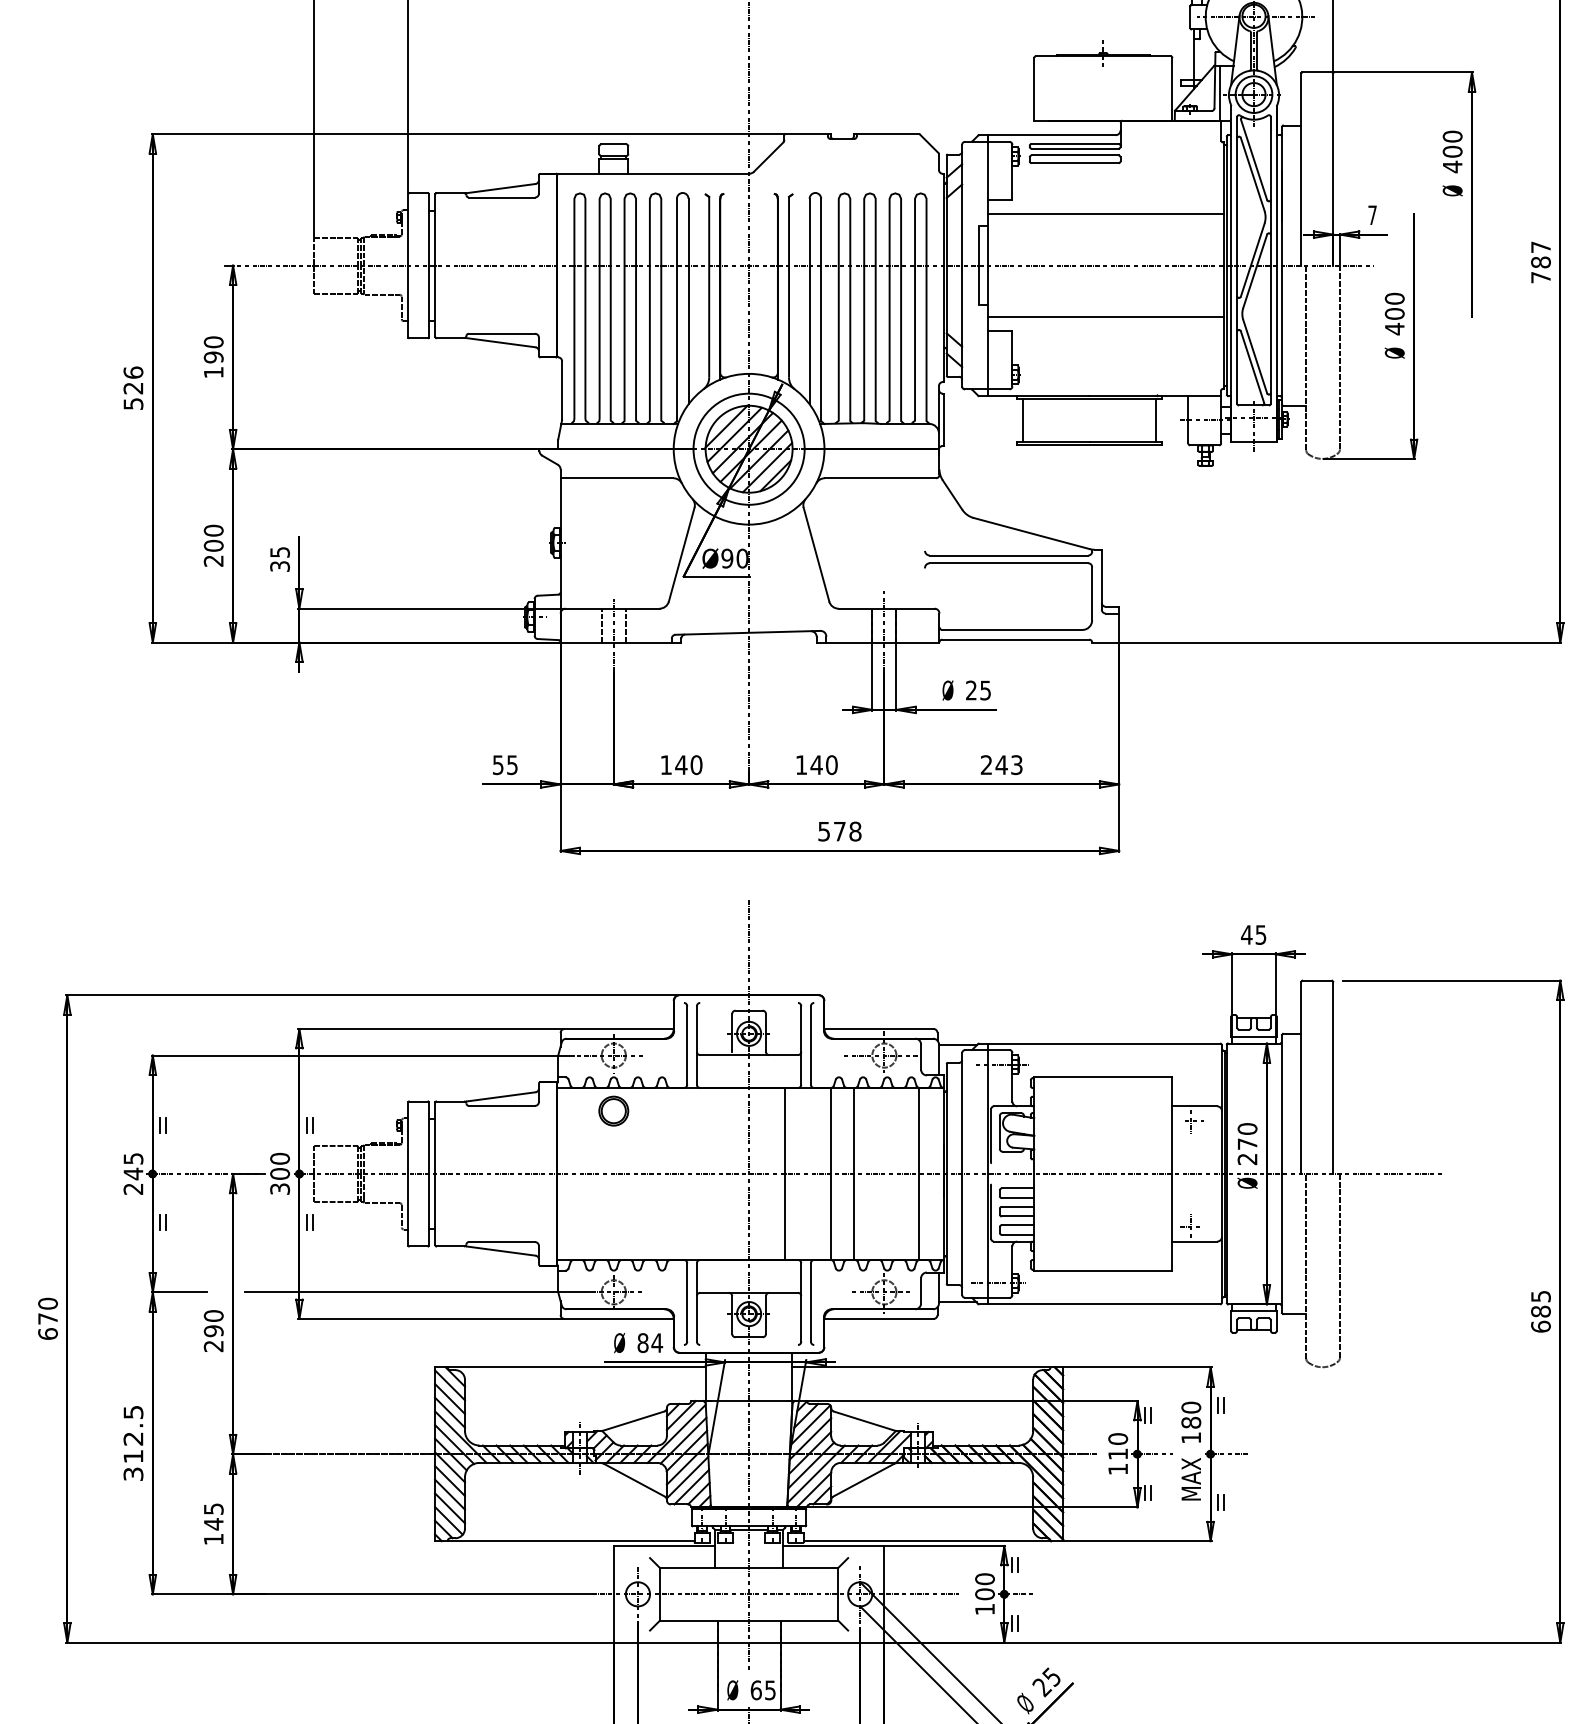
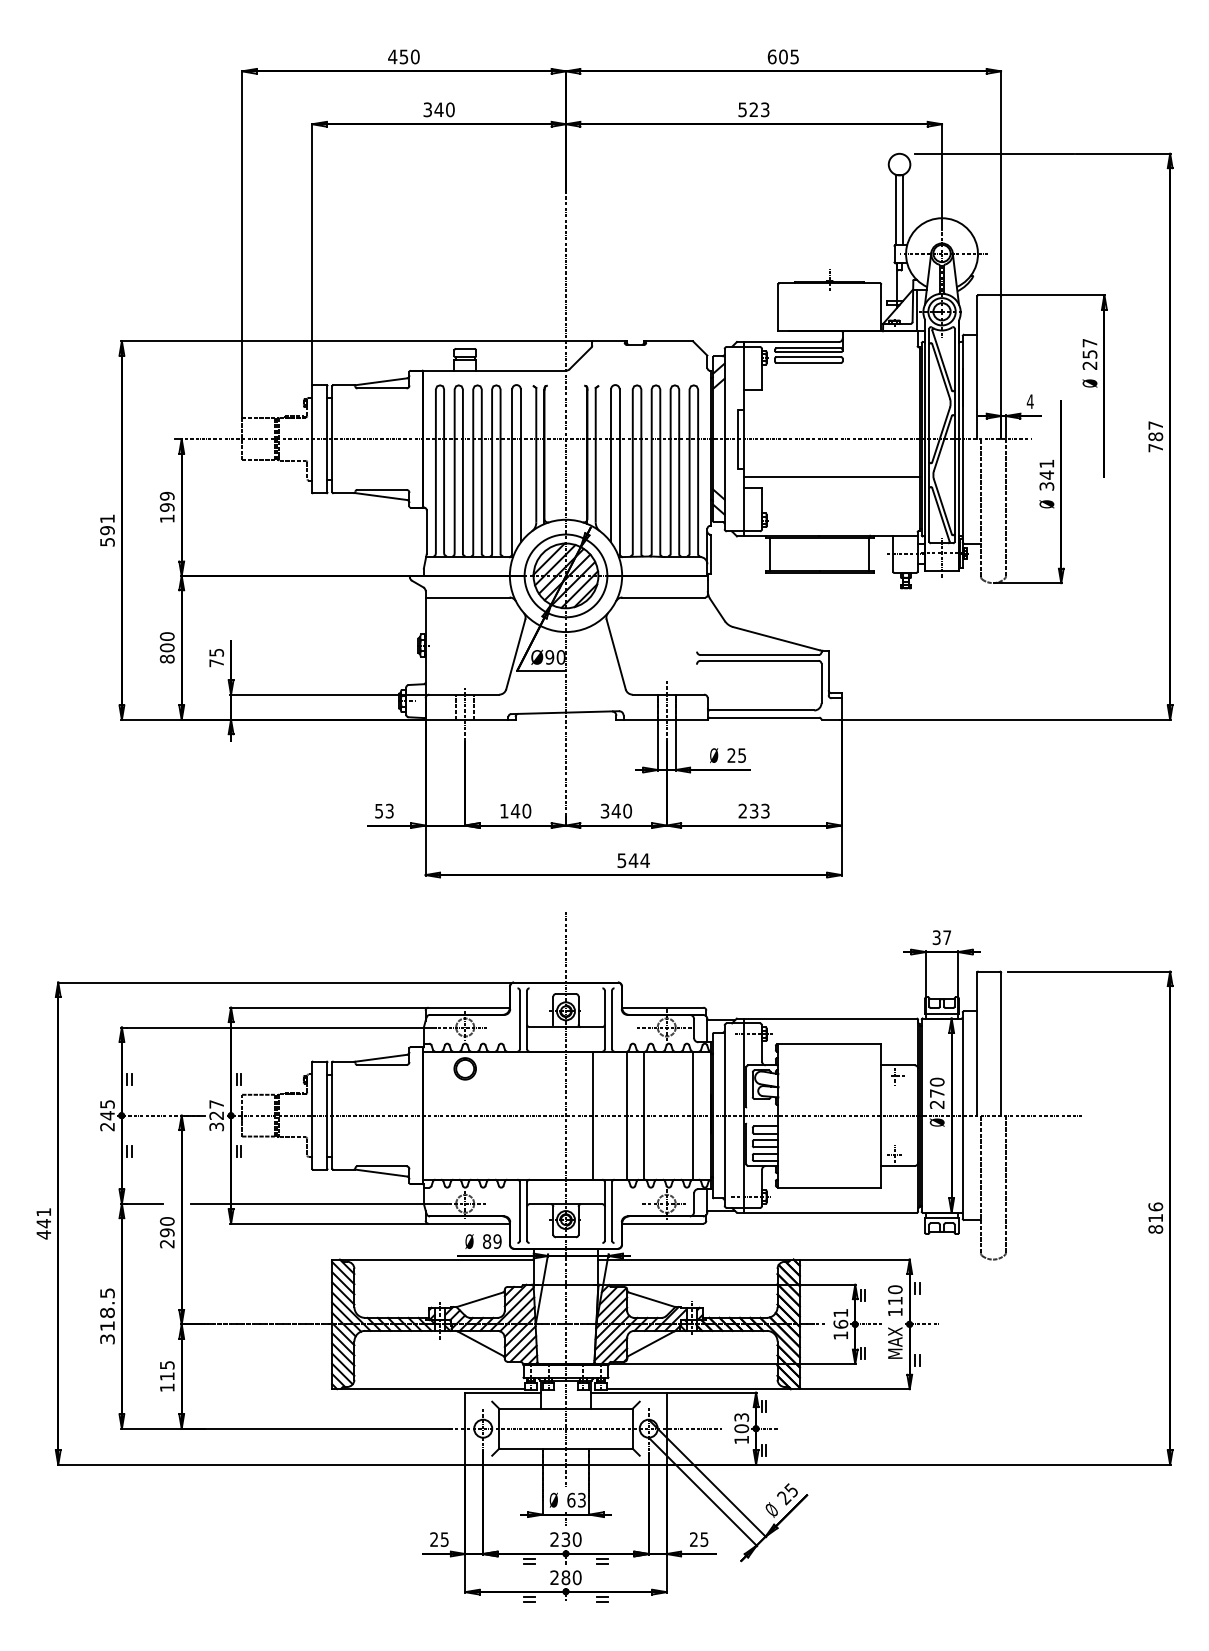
text: (1452, 151) -> (1089, 354), 400 -> 257
line: (1105, 215) -> (831, 401), removed
text: (1371, 215) -> (1029, 401), 7 -> 4
text: (1394, 314) -> (1046, 475), 400 -> 341
text: (214, 342) -> (167, 496), 190 -> 199
text: (133, 380) -> (107, 524), 526 -> 591
text: (214, 560) -> (167, 658), 200 -> 800
text: (279, 566) -> (216, 663), 35 -> 75
text: (512, 764) -> (389, 810), 55 -> 53
text: (800, 764) -> (604, 810), 140 -> 340
text: (1000, 764) -> (753, 810), 243 -> 233
text: (846, 831) -> (638, 860), 578 -> 544
text: (1253, 934) -> (941, 937), 45 -> 37
text: (279, 1167) -> (216, 1110), 300 -> 327
text: (1540, 1310) -> (1155, 1217), 685 -> 816
text: (47, 1318) -> (43, 1223), 670 -> 441
text: (657, 1342) -> (497, 1241), 84 -> 89
text: (1191, 1422) -> (895, 1300), 180 -> 110
text: (133, 1438) -> (107, 1312), 312.5 -> 318.5
text: (1117, 1446) -> (840, 1318), 110 -> 161
text: (214, 1524) -> (167, 1376), 145 -> 115
text: (984, 1579) -> (741, 1417), 100 -> 103
text: (769, 1689) -> (581, 1499), 65 -> 63

